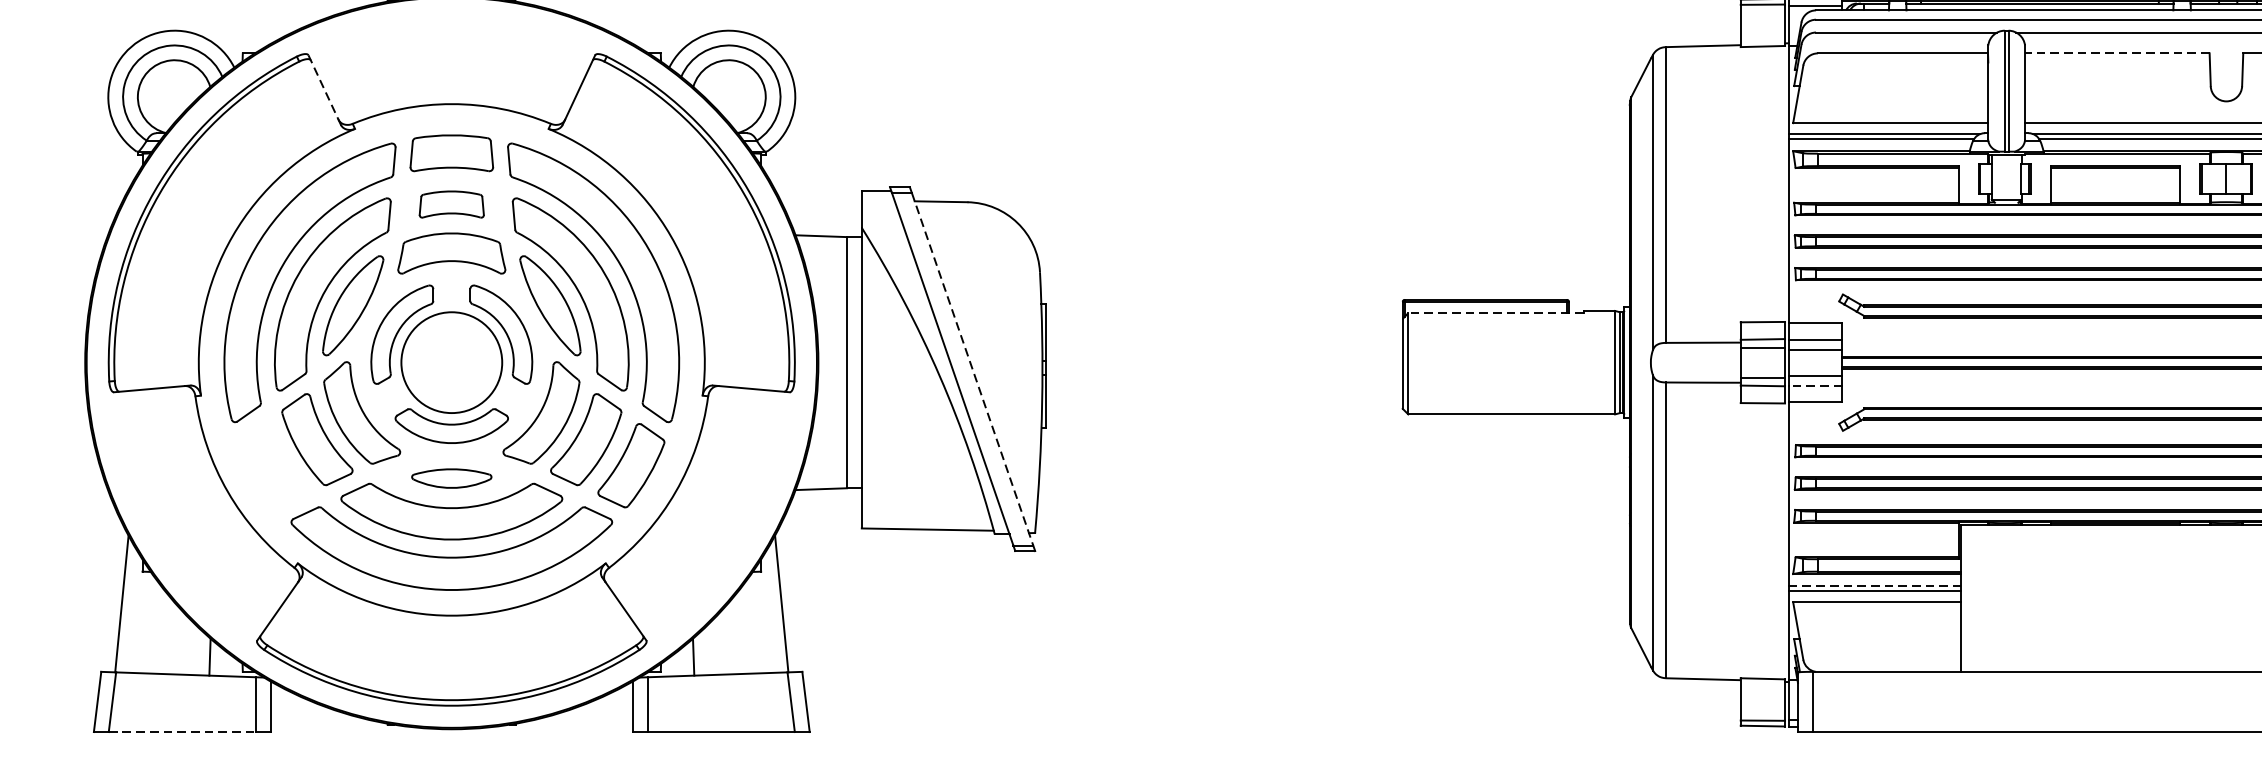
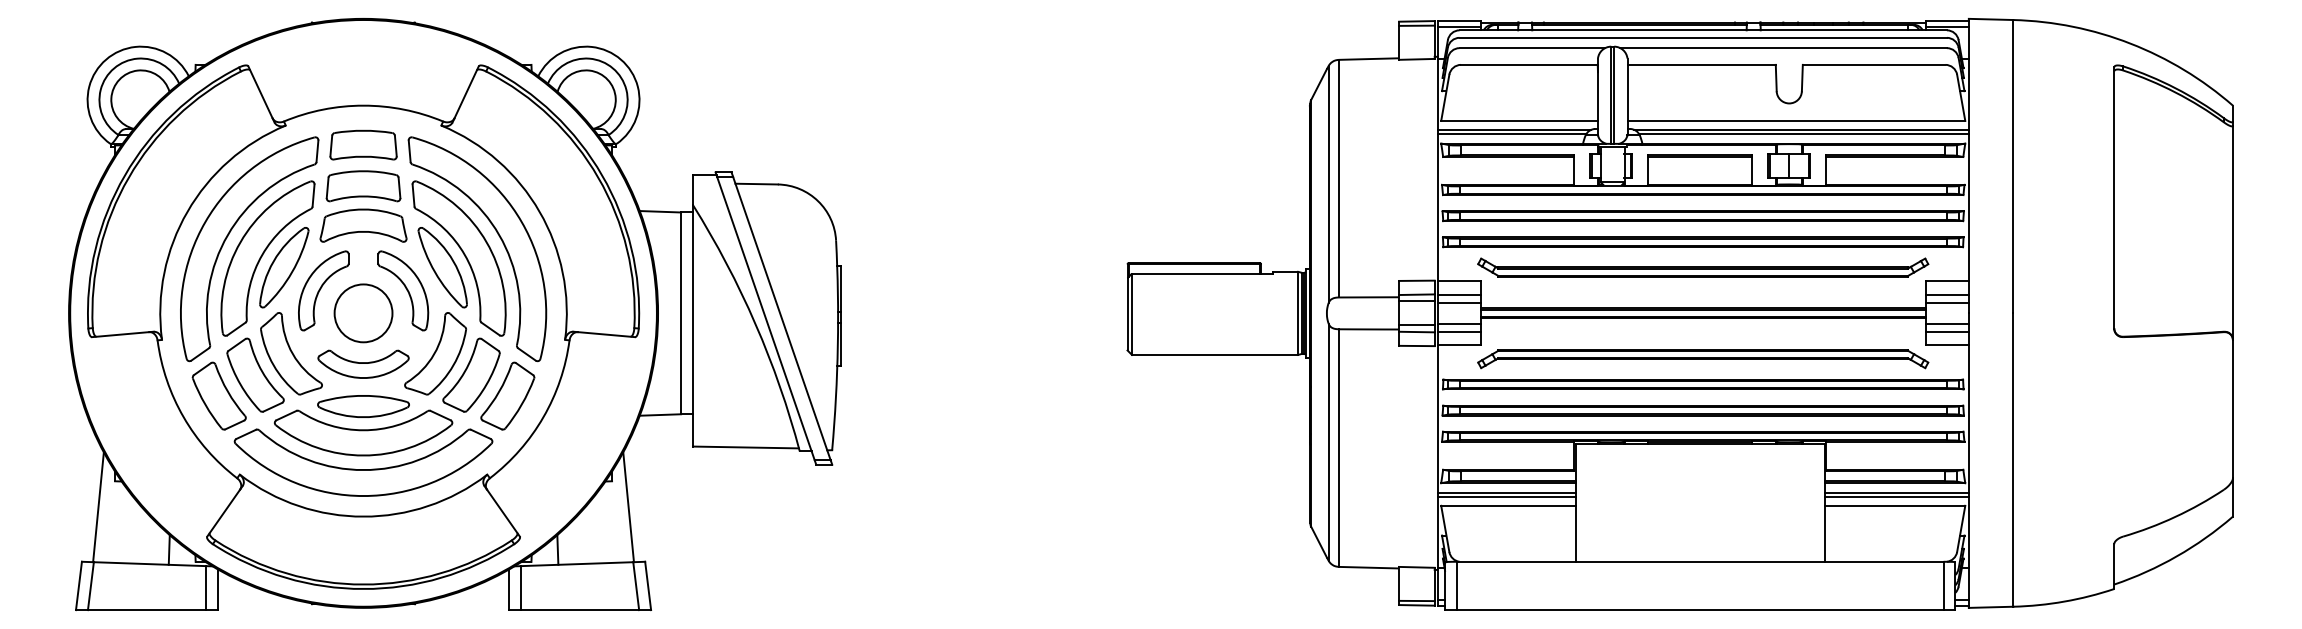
line: (2117, 52) -> (1701, 64), dashed -> solid
line: (323, 87) -> (260, 92), dashed -> solid
part: (451, 204) -> (363, 186), size x1.43
line: (1494, 313) -> (1201, 273), dashed -> solid
circle: (451, 362) -> (363, 313), size x0.71
line: (972, 369) -> (781, 318), dashed -> solid
line: (1815, 385) -> (1459, 331), dashed -> solid
part: (271, 464) -> (218, 395), added
part: (451, 478) -> (363, 406), size x1.43
line: (1874, 585) -> (1506, 492), dashed -> solid
line: (182, 732) -> (147, 610), dashed -> solid

